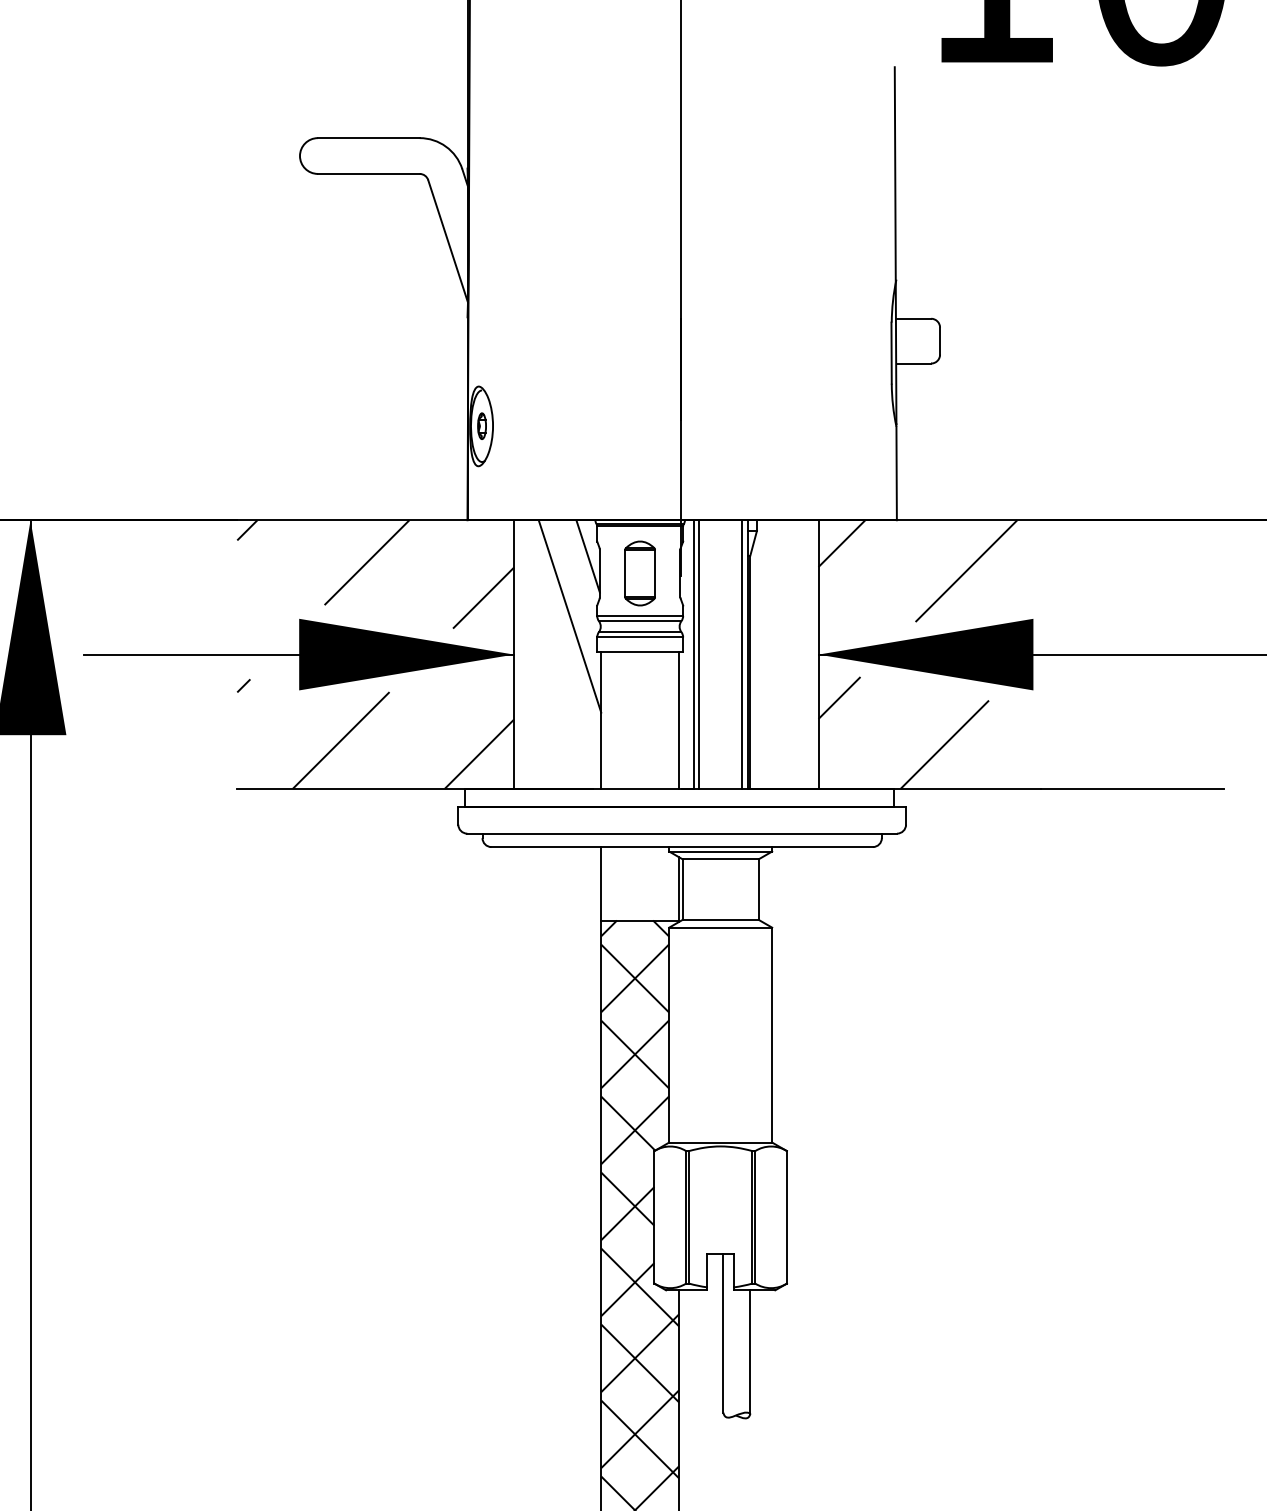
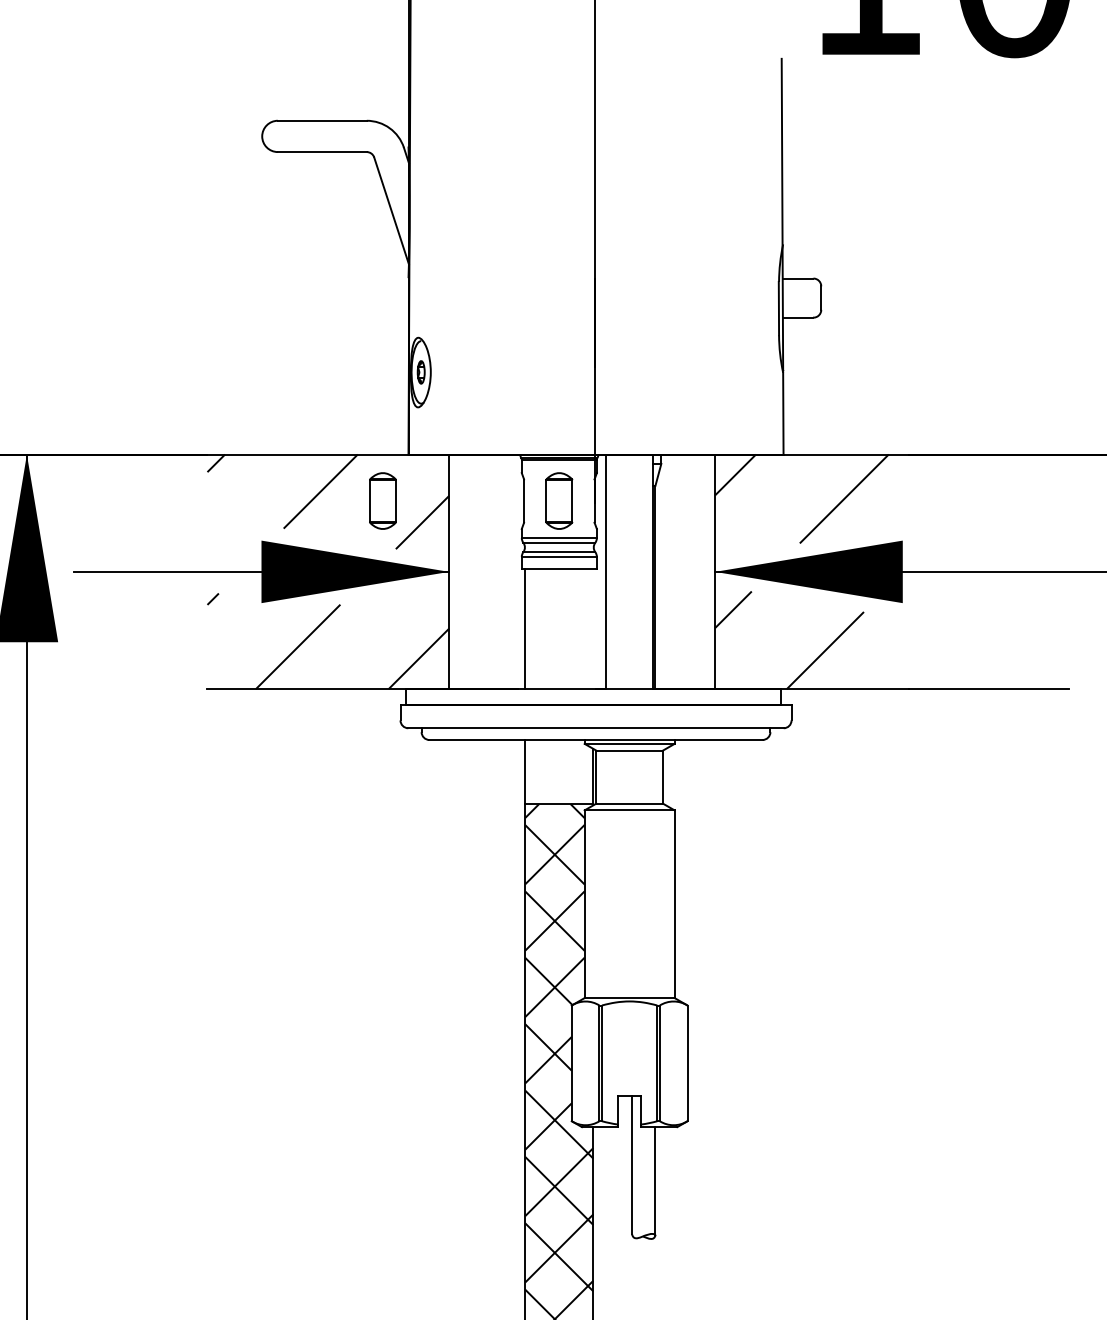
line: (587, 556) -> (513, 486), removed
part: (437, 573) -> (382, 501), added
line: (570, 616) -> (498, 538), removed
line: (699, 654) -> (611, 571), removed
line: (742, 654) -> (648, 571), removed
line: (679, 719) -> (593, 628), removed

